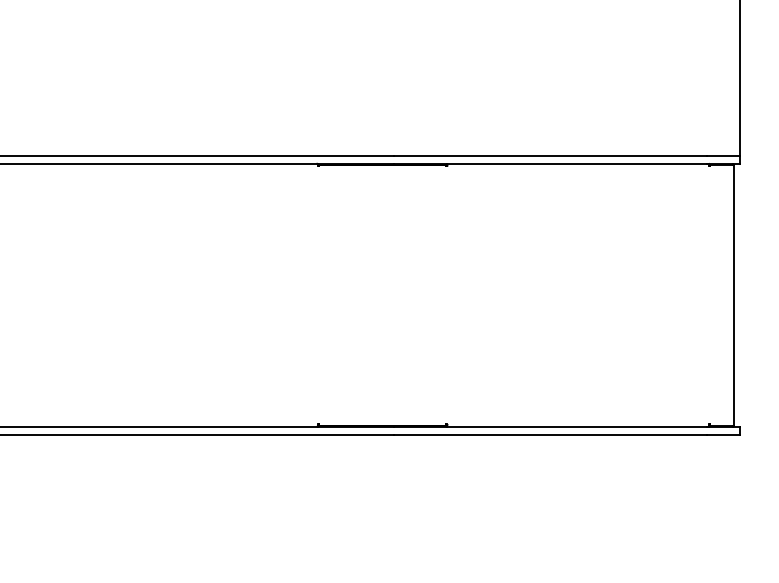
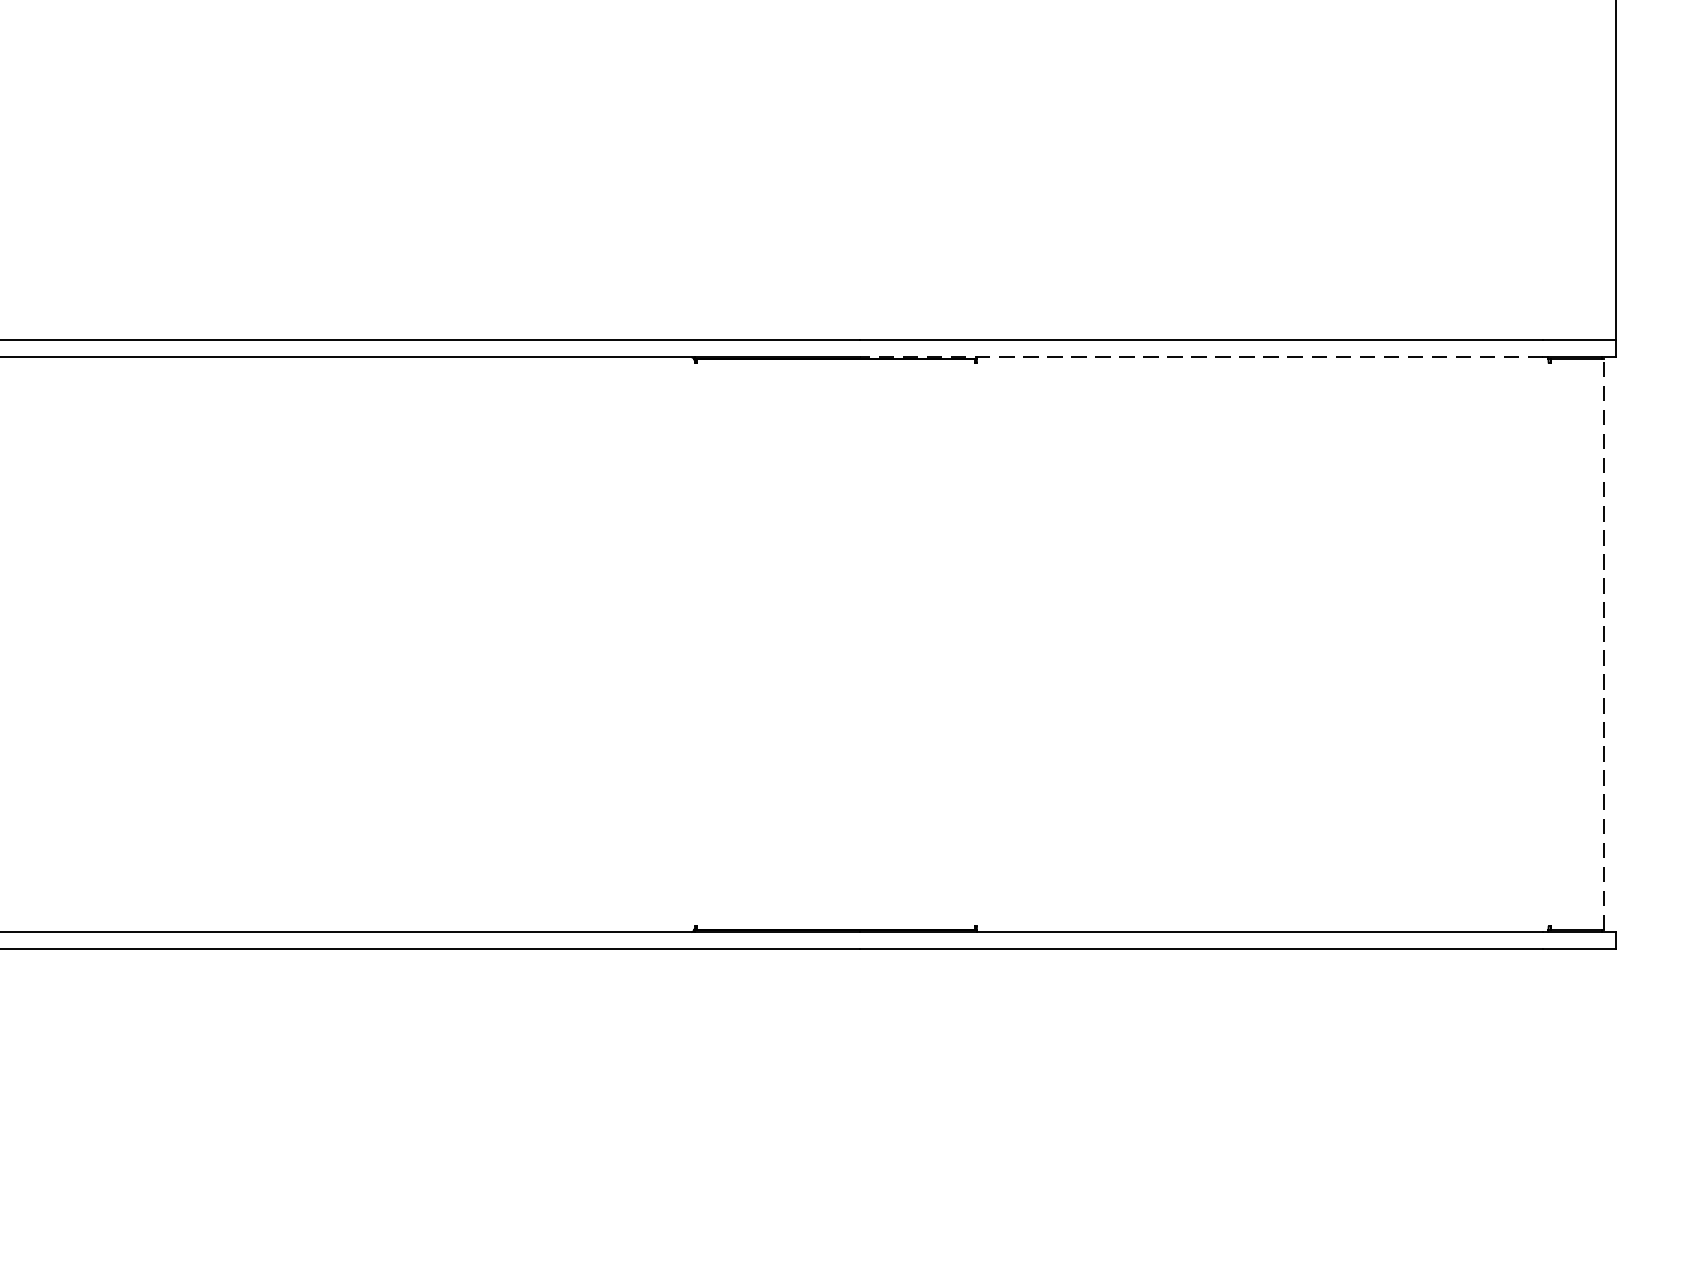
line: (549, 163) -> (1199, 356), solid -> dashed
line: (734, 295) -> (1603, 645), solid -> dashed

